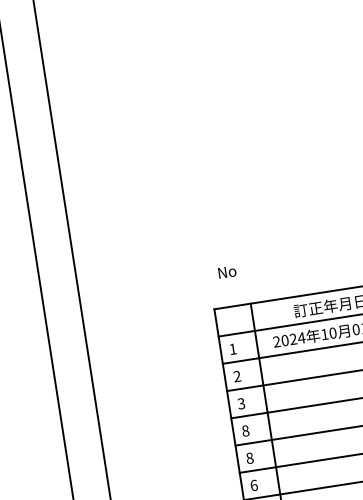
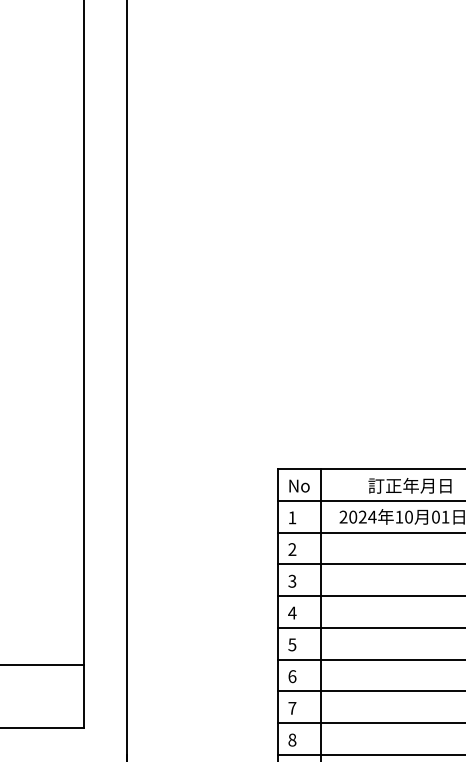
text: (227, 271) -> (299, 485), moved
text: (245, 430) -> (292, 612), 8 -> 4
text: (249, 457) -> (292, 644), 8 -> 5

